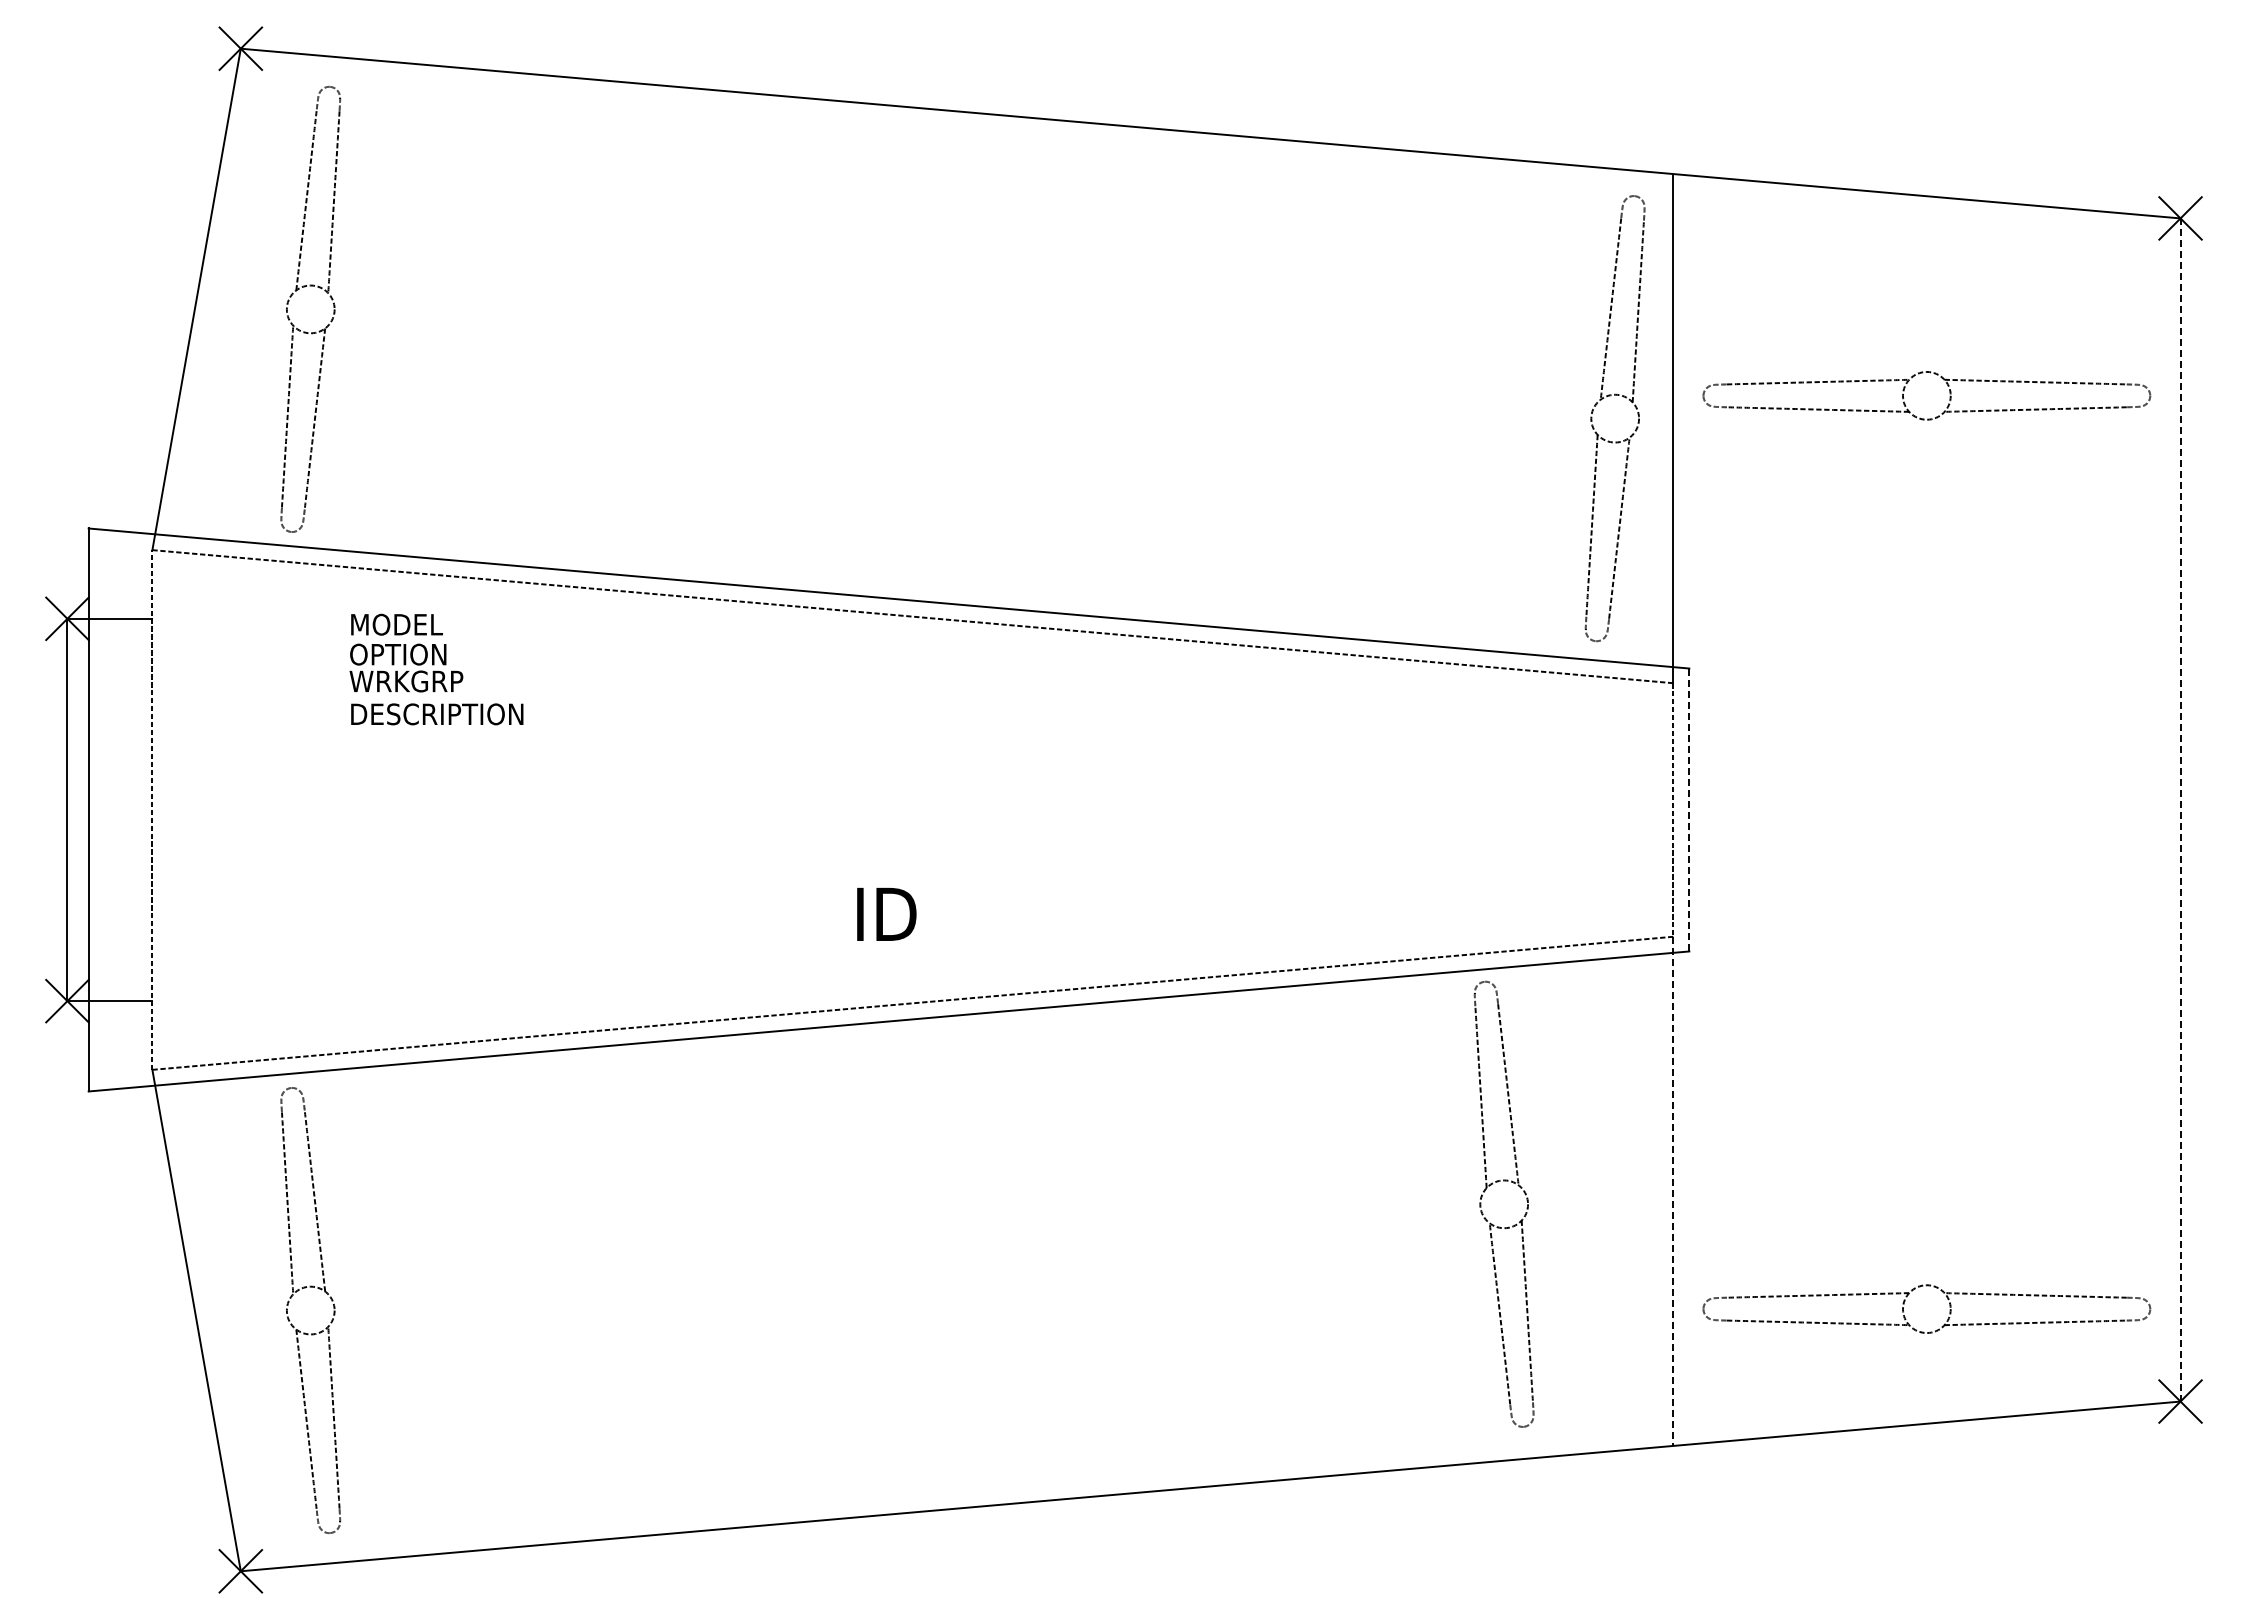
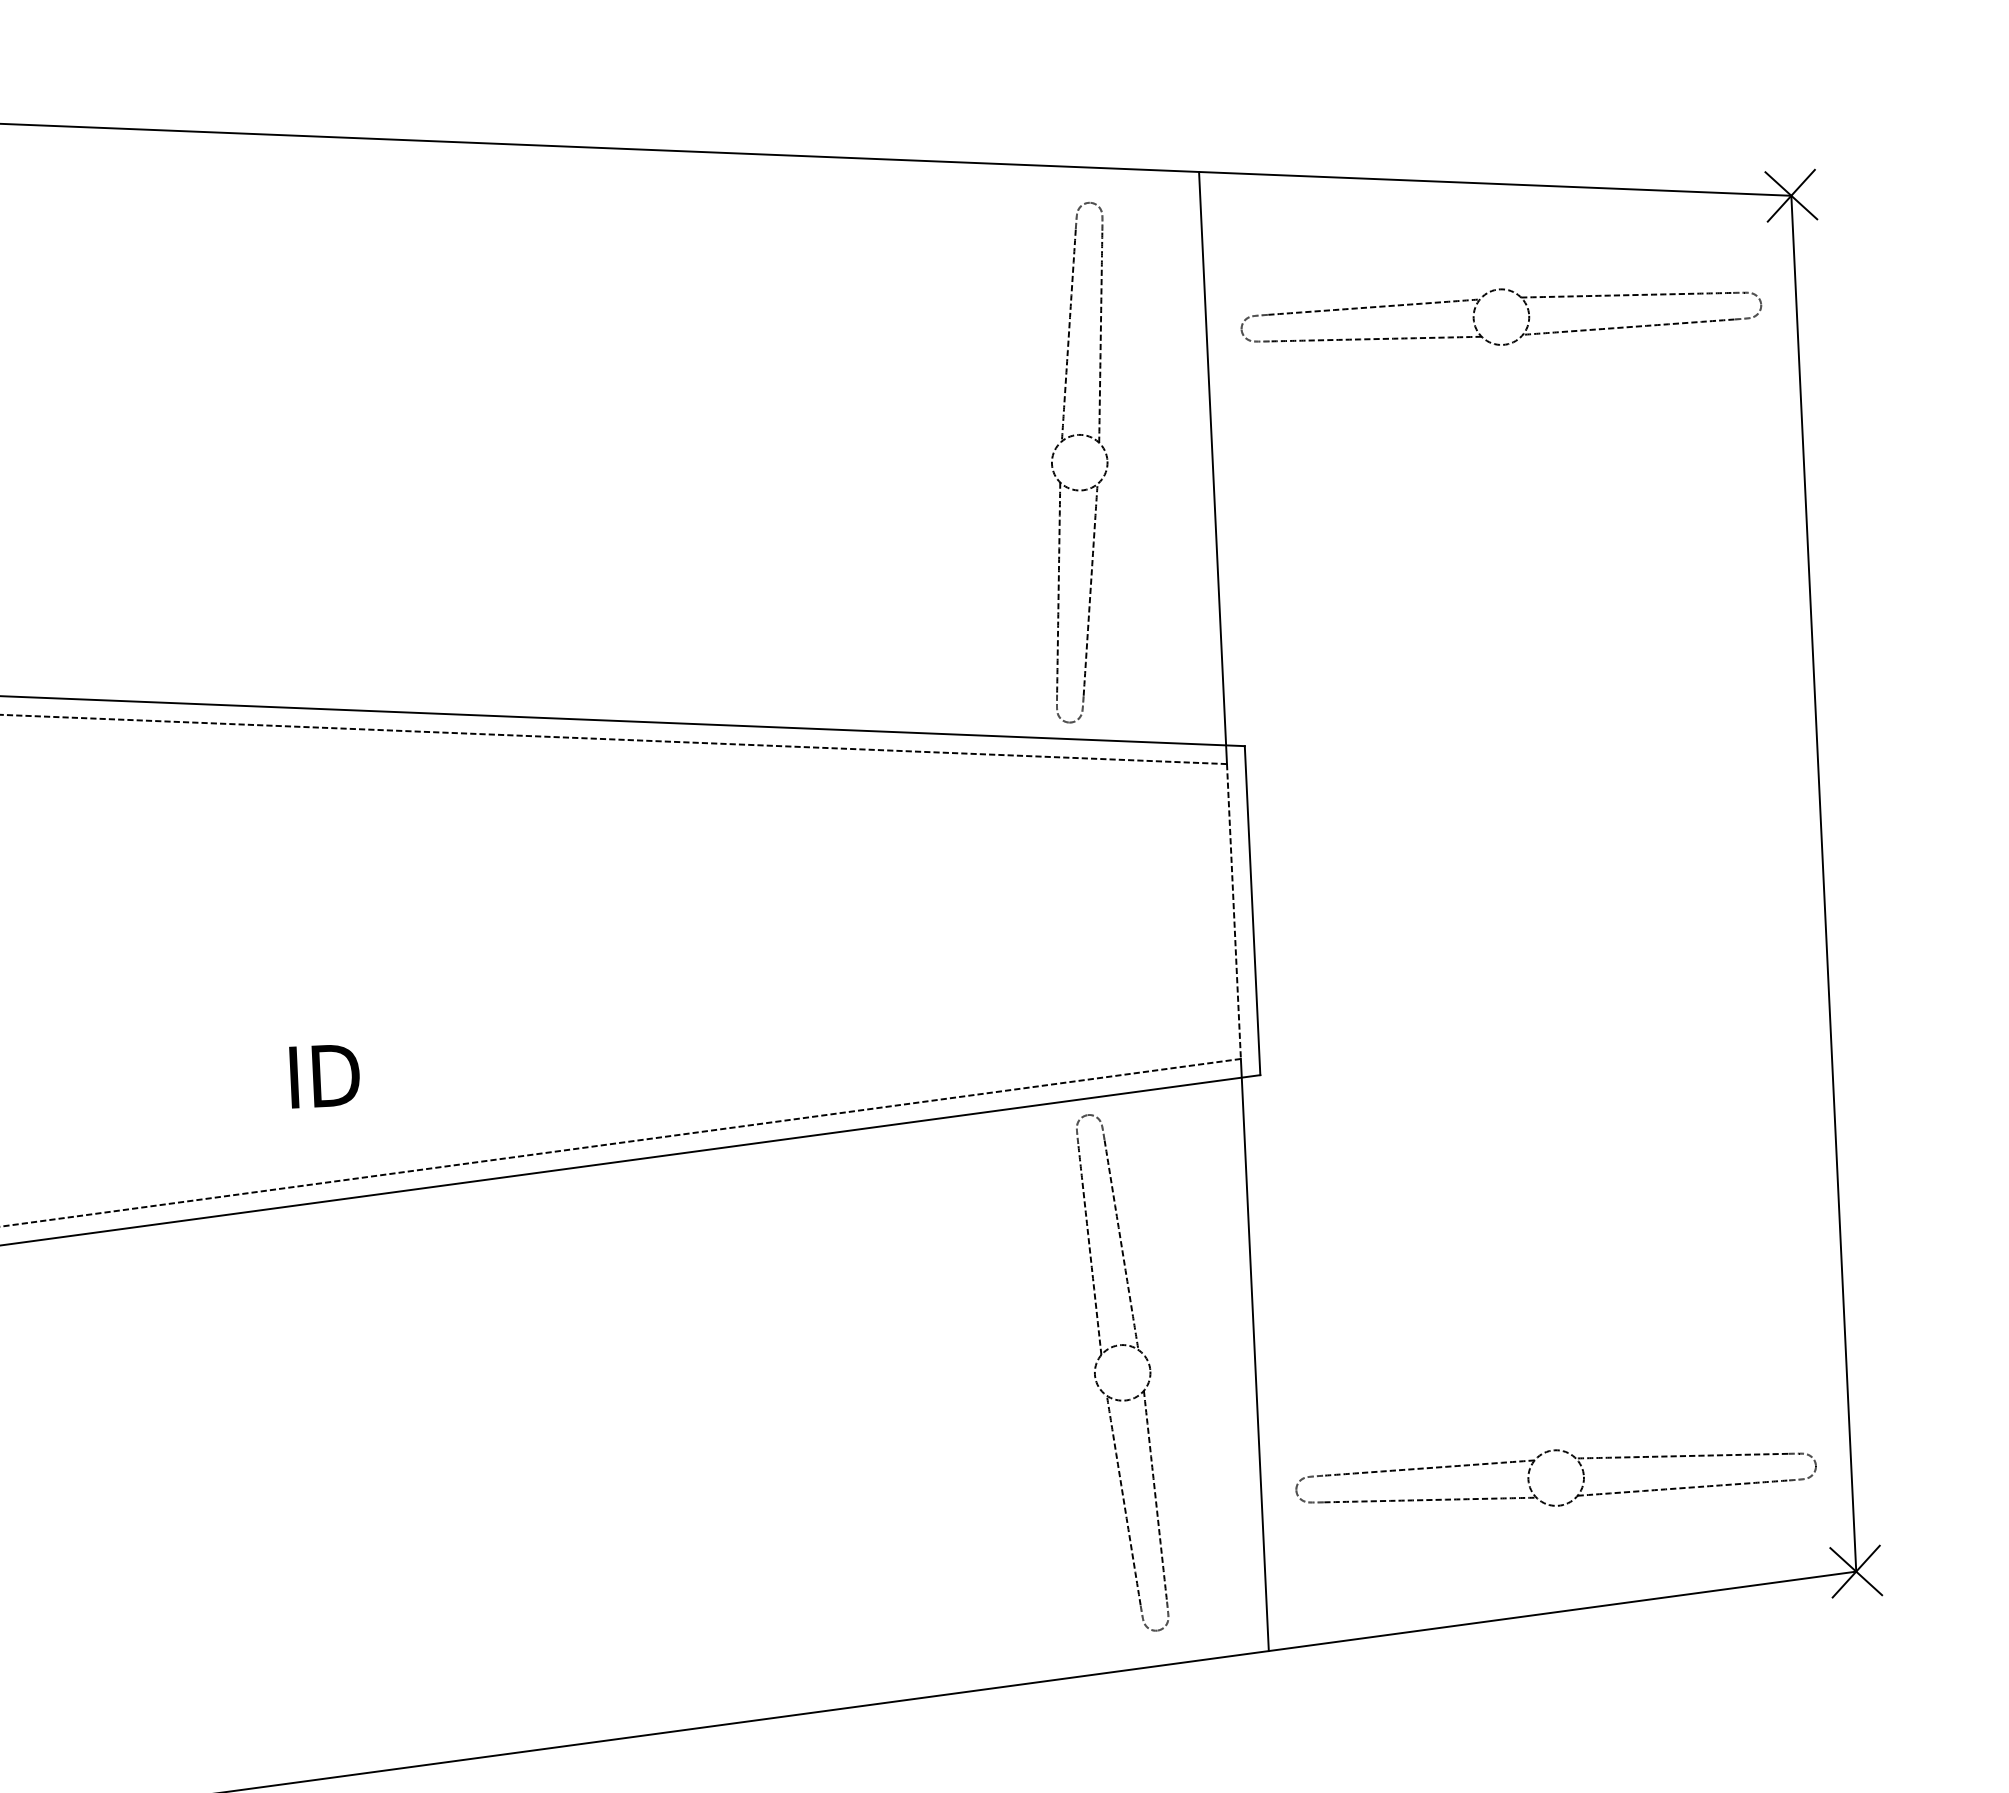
part: (1909, 381) -> (1480, 301), moved
part: (1593, 412) -> (1054, 456), moved
line: (1689, 810) -> (1252, 911), dashed -> solid
line: (2180, 810) -> (1823, 884), dashed -> solid
part: (1498, 1182) -> (1114, 1347), moved
line: (1673, 1191) -> (1255, 1355), dashed -> solid

